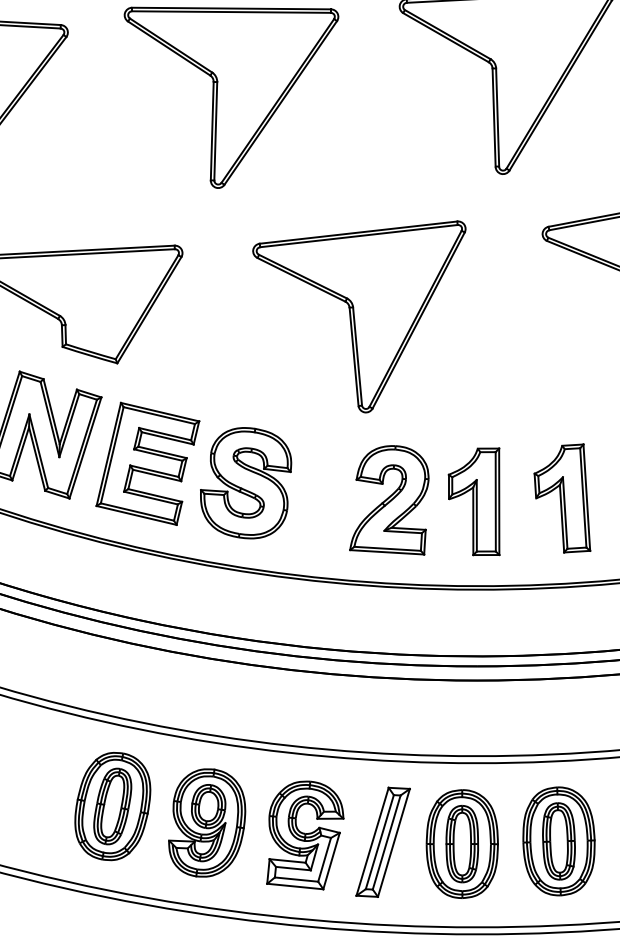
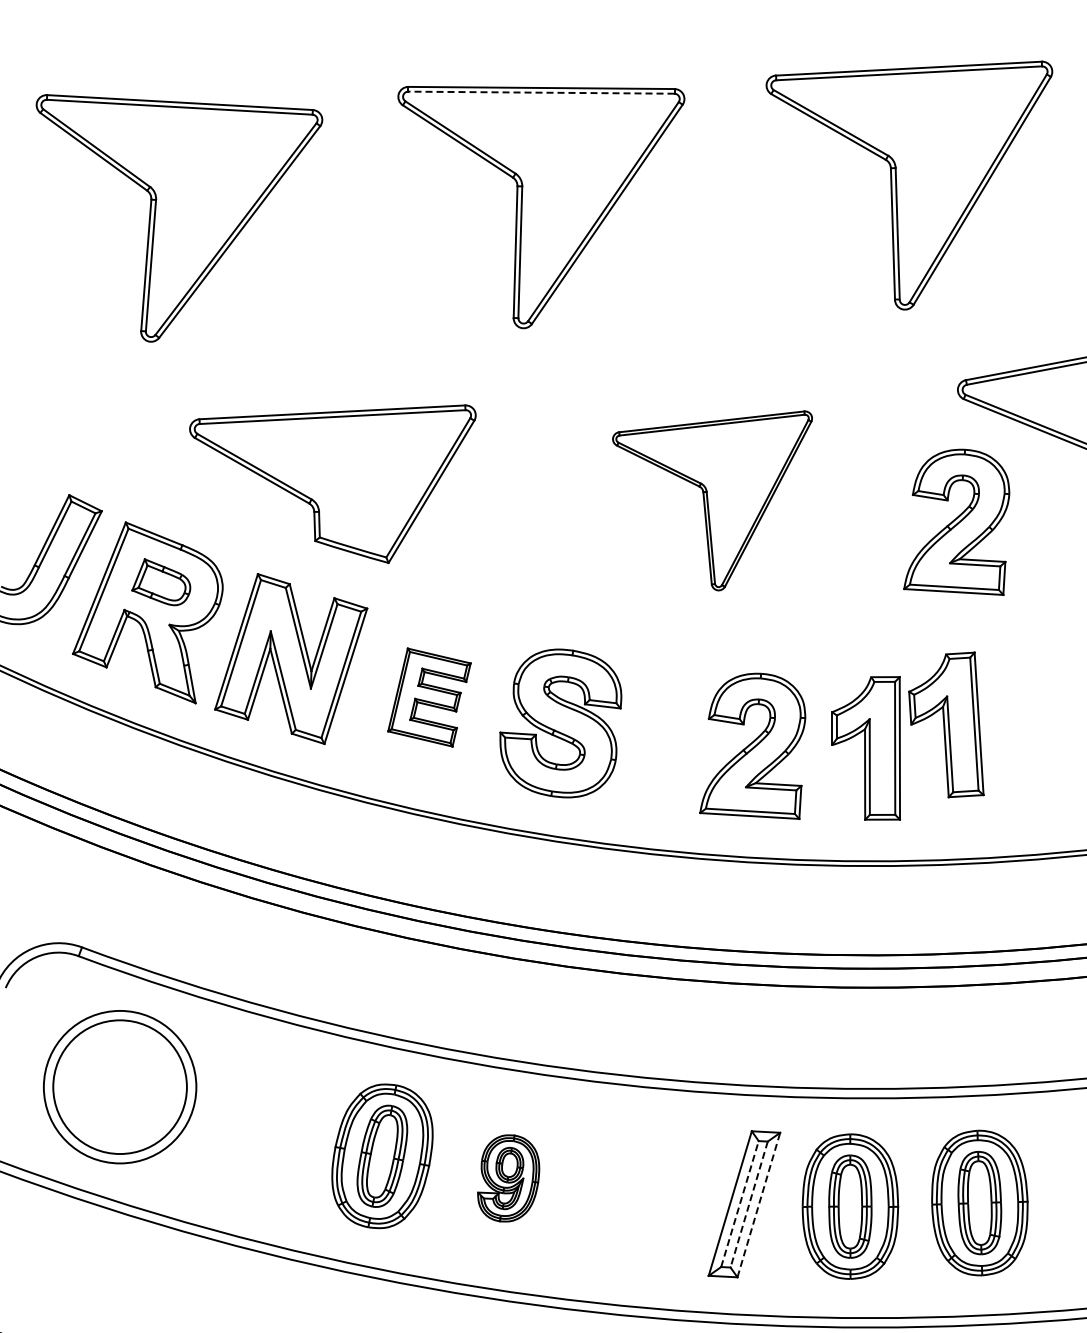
line: (230, 11) -> (540, 92), solid -> dashed
part: (359, 316) -> (712, 500), size x0.7
part: (541, 332) -> (956, 521), added
part: (147, 463) -> (429, 697), size x0.6
part: (562, 498) -> (946, 724), moved
part: (206, 823) -> (508, 1178), size x0.6
part: (305, 835) -> (640, 1195), removed
line: (379, 842) -> (739, 1204), solid -> dashed
line: (386, 842) -> (749, 1204), solid -> dashed
line: (394, 842) -> (759, 1204), solid -> dashed

